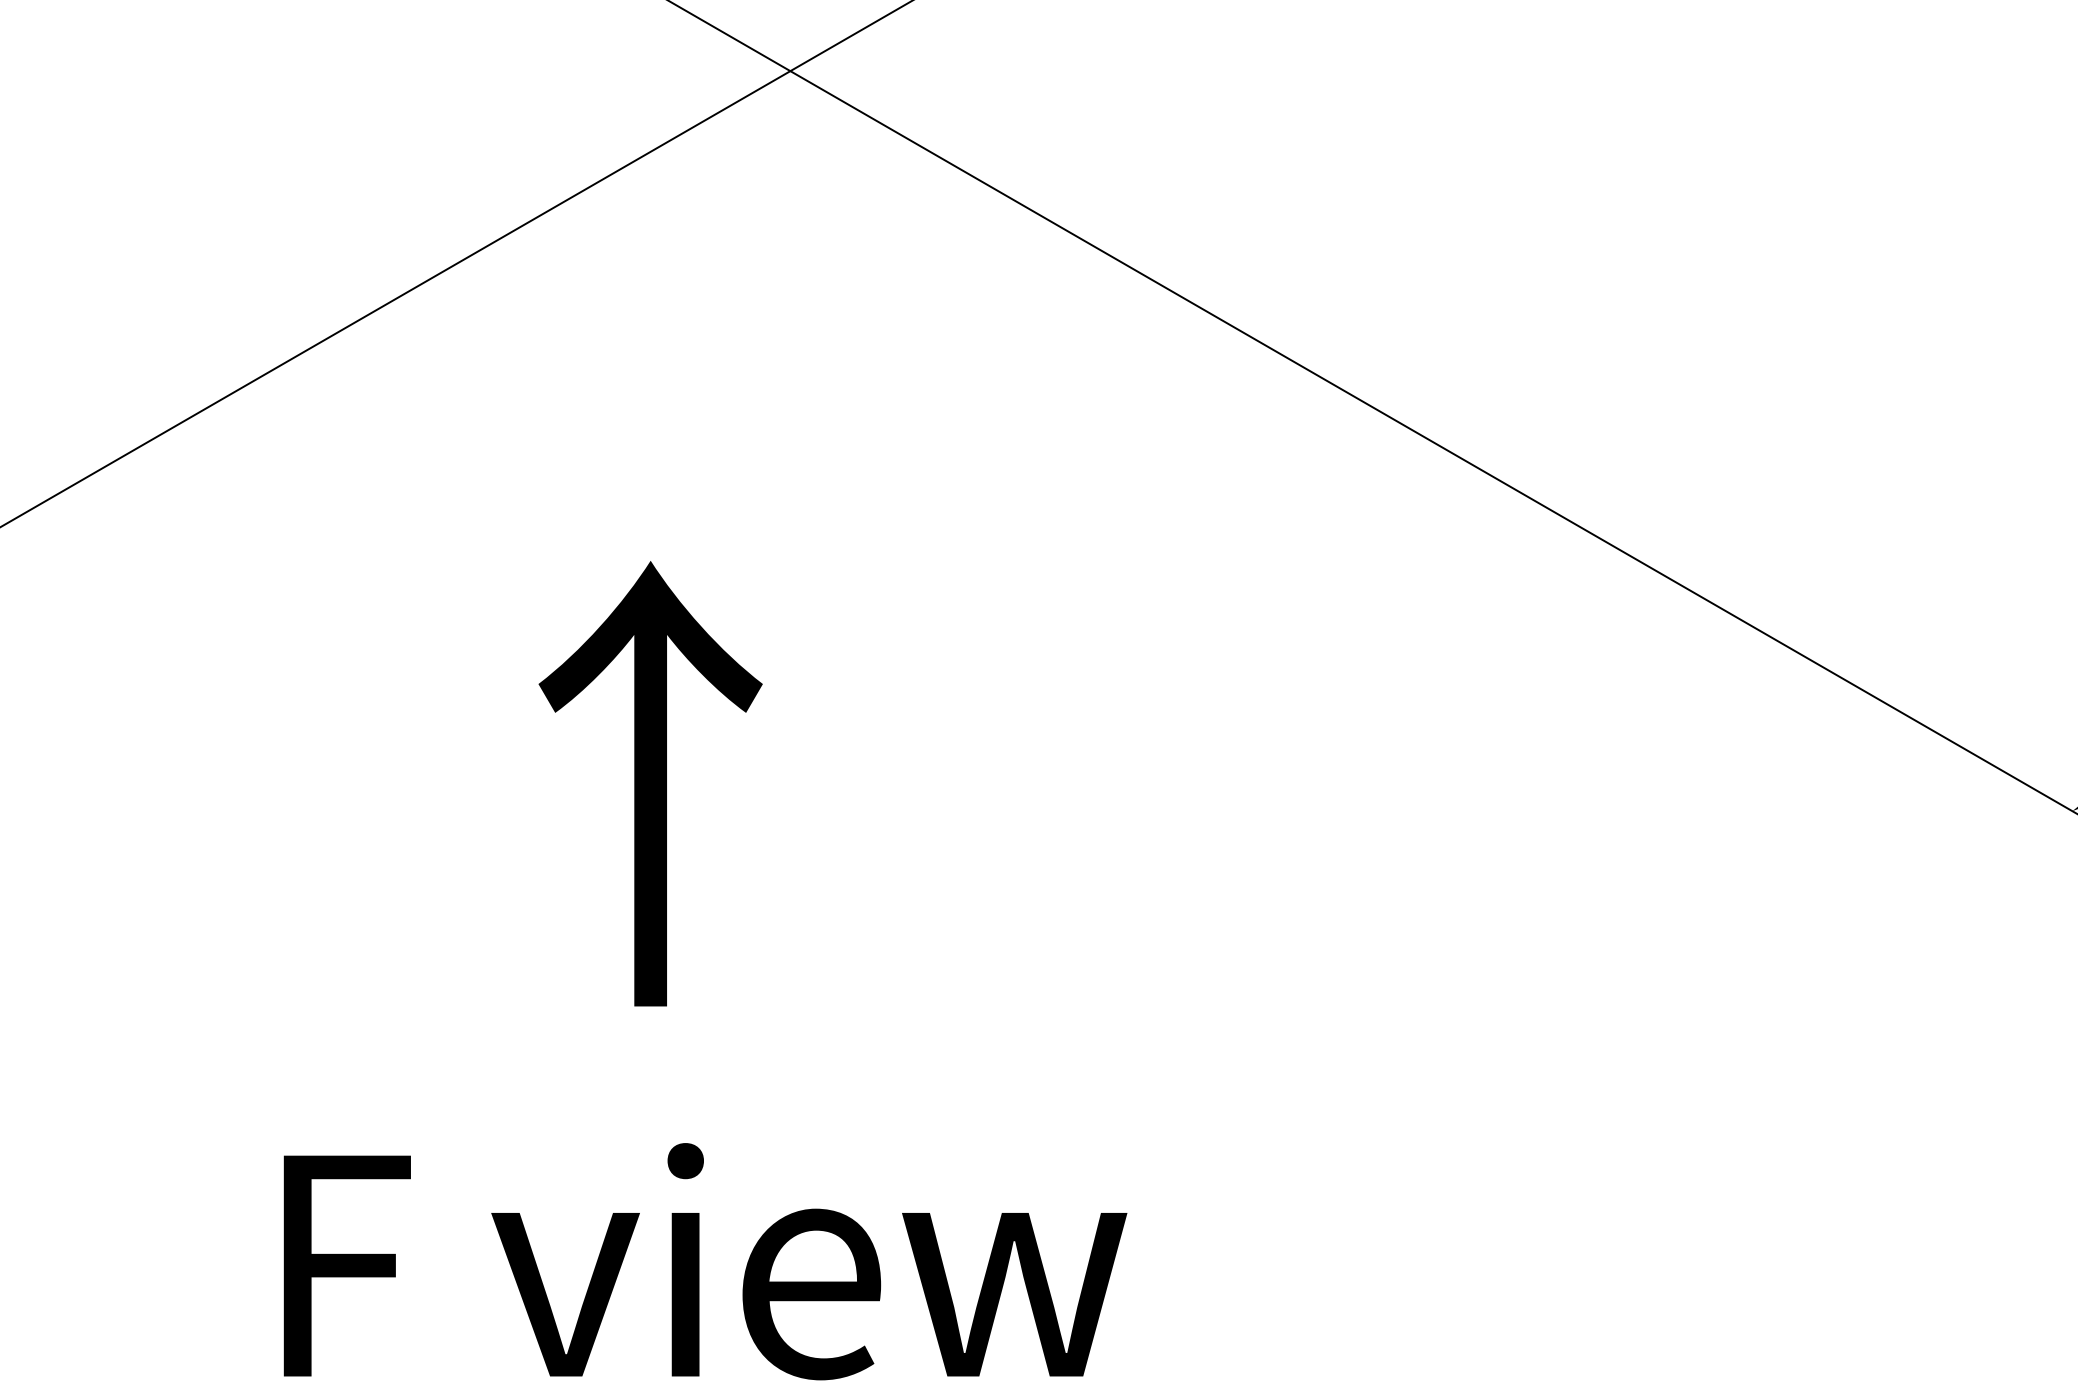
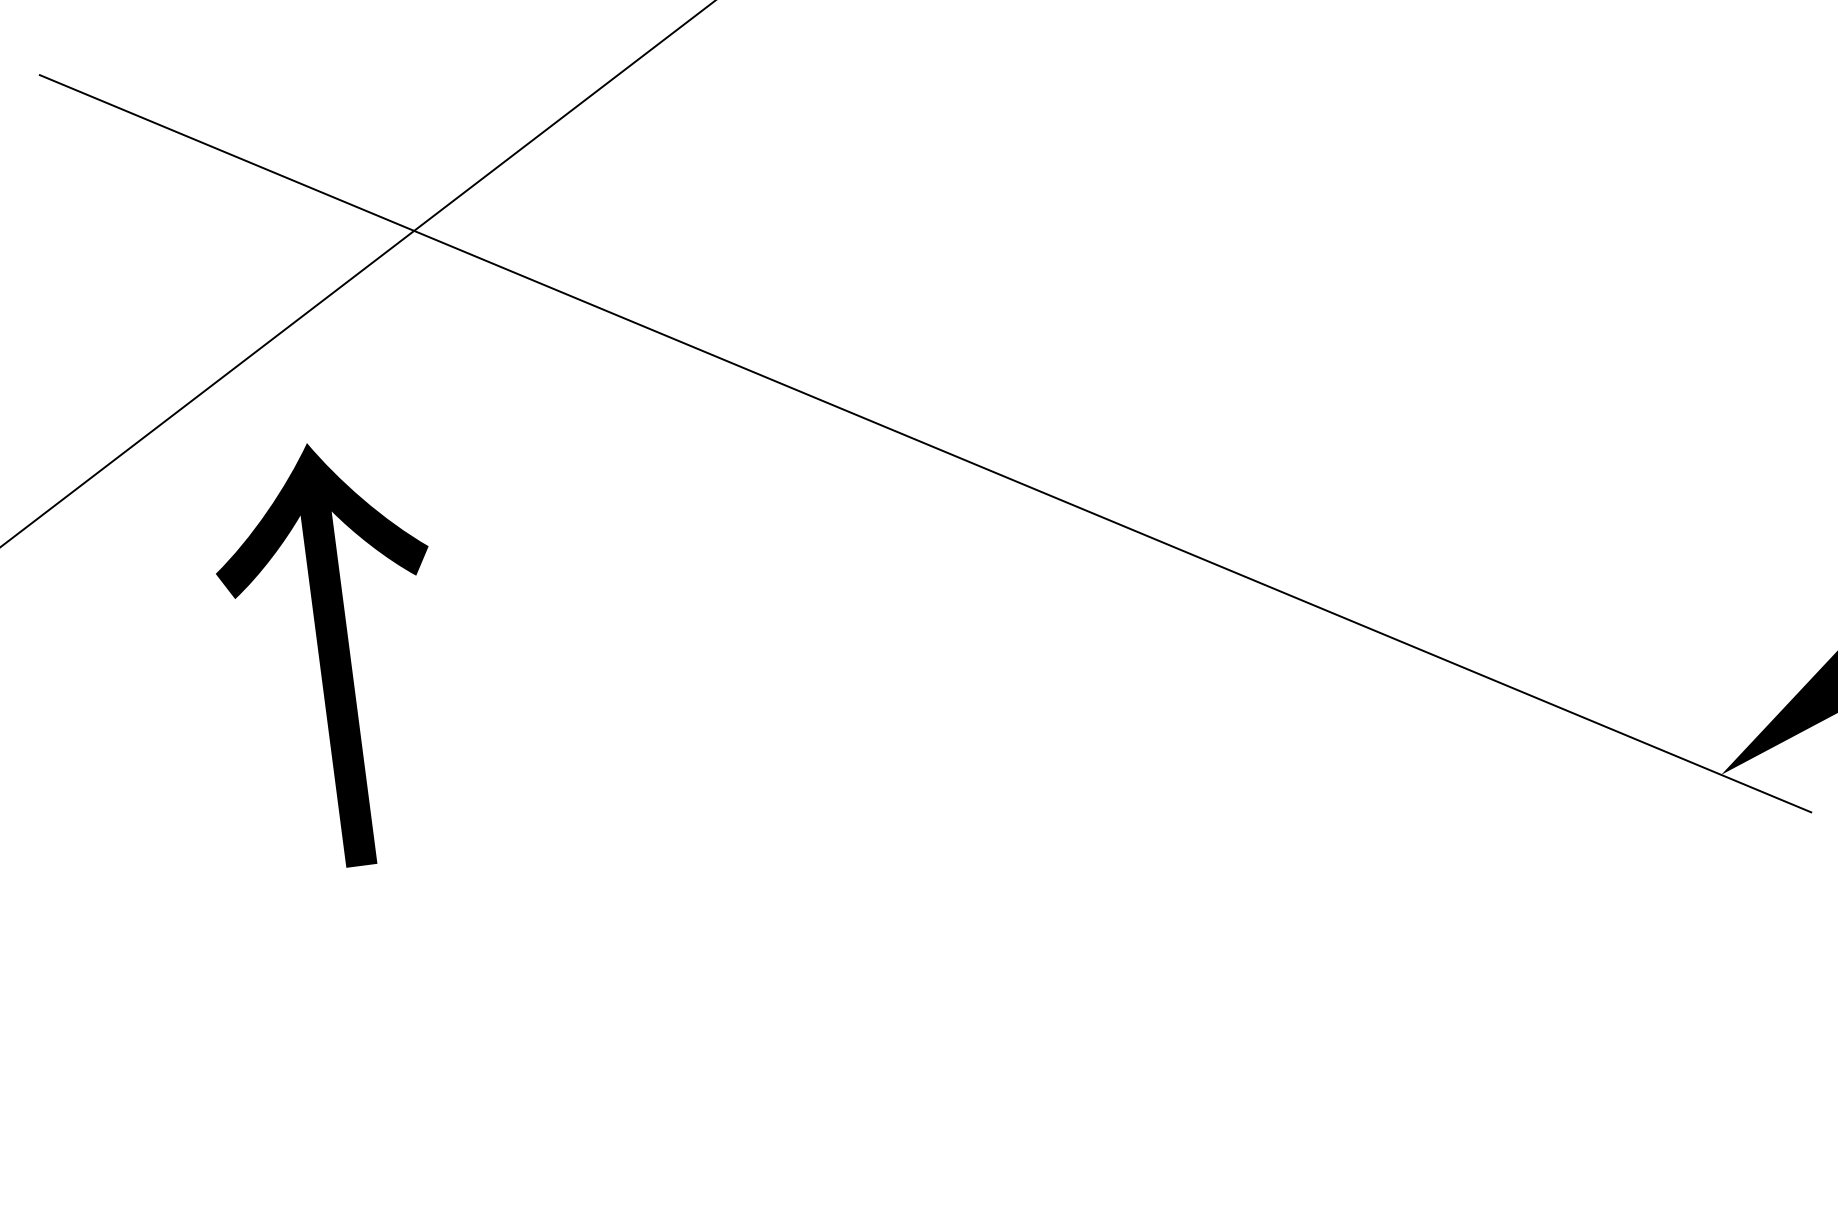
text: (650, 783) -> (334, 654), moved

